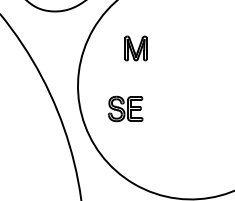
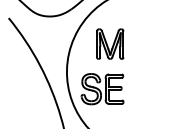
part: (135, 48) -> (109, 44), size x1.67
part: (125, 108) -> (102, 88), size x1.67

